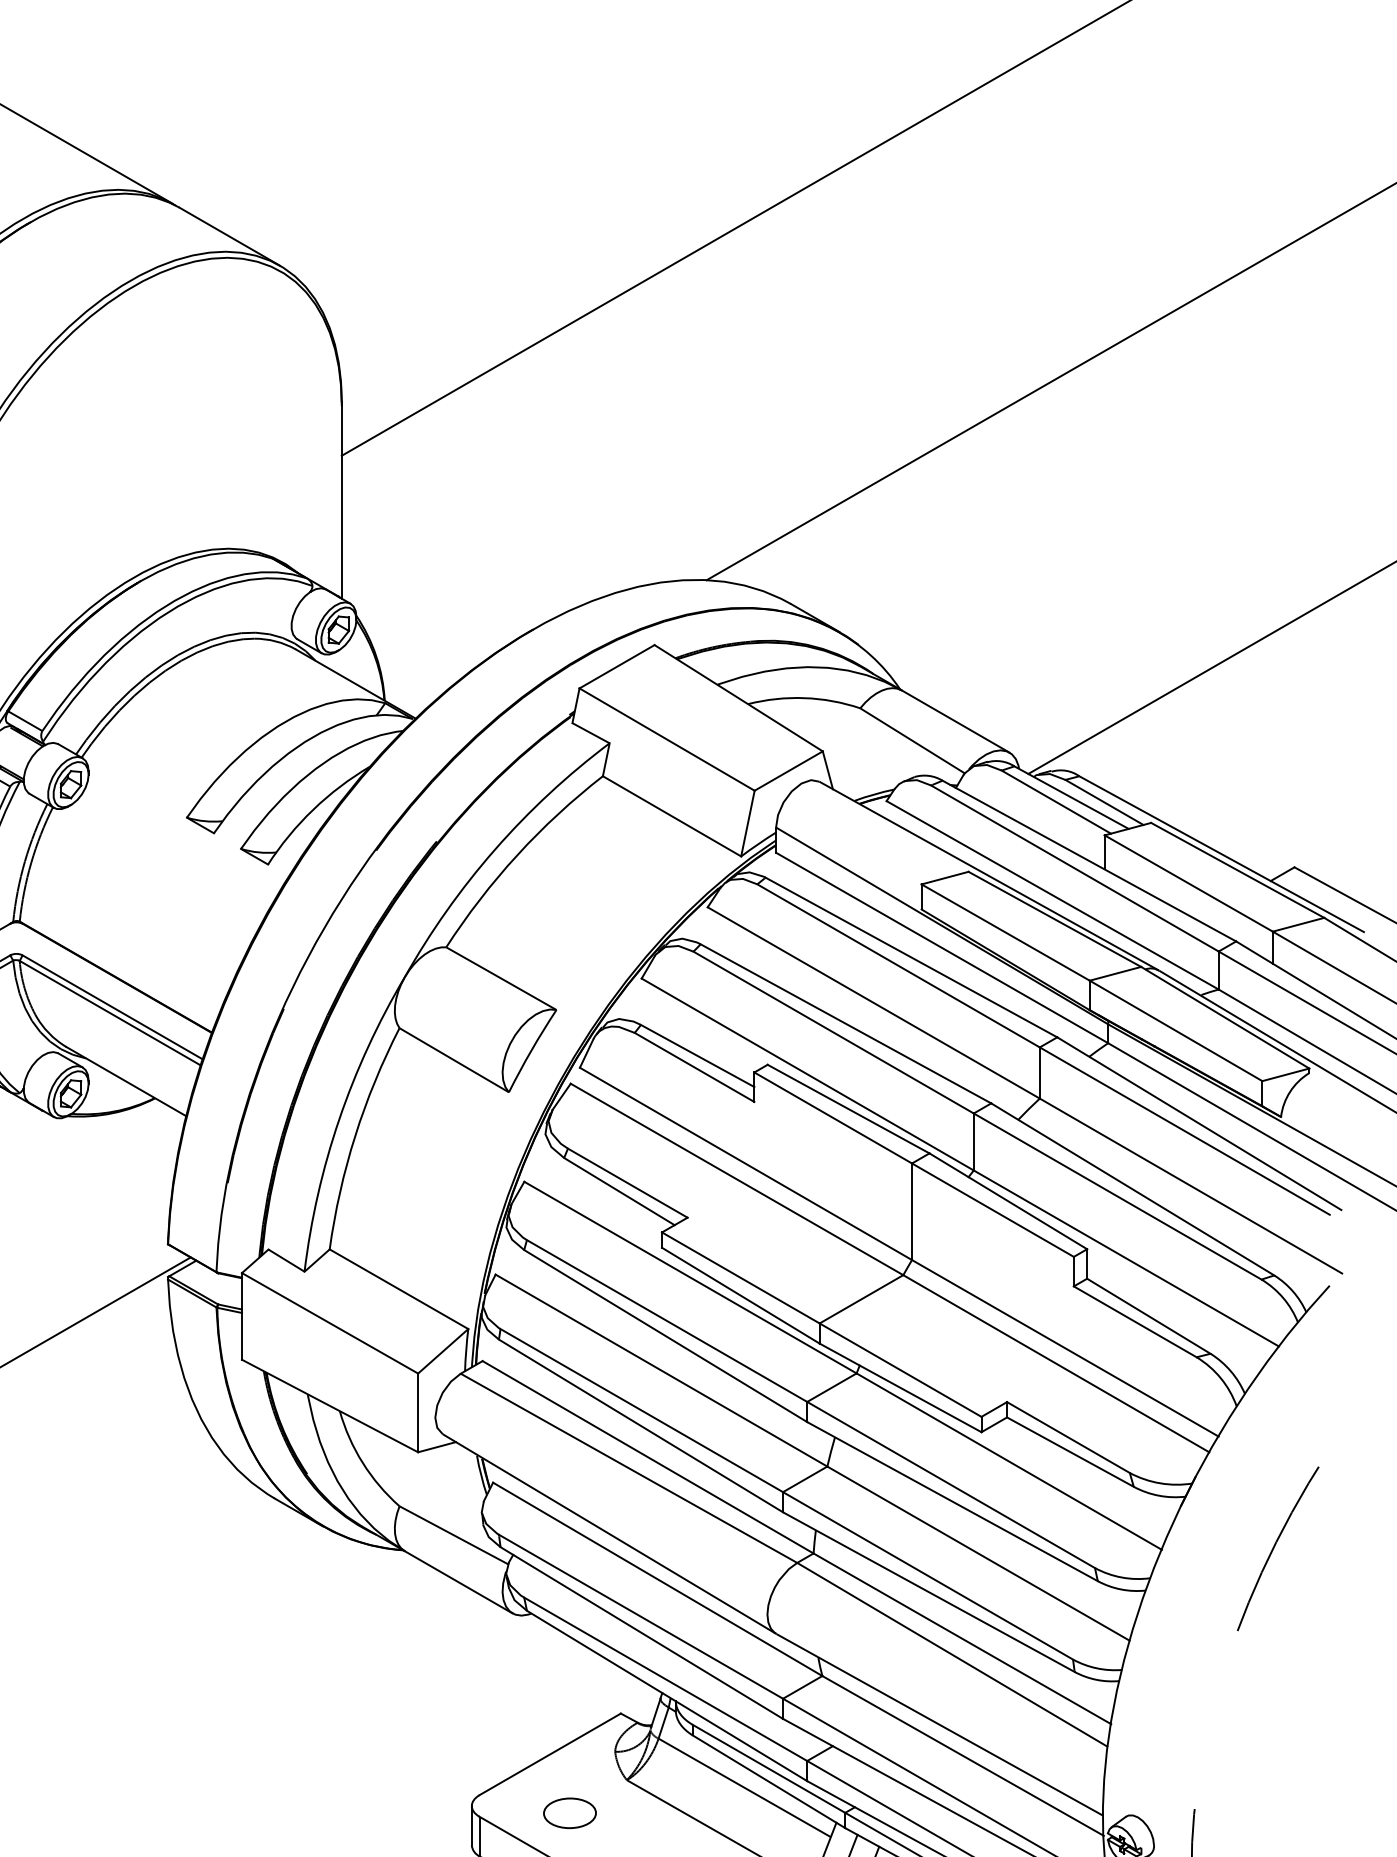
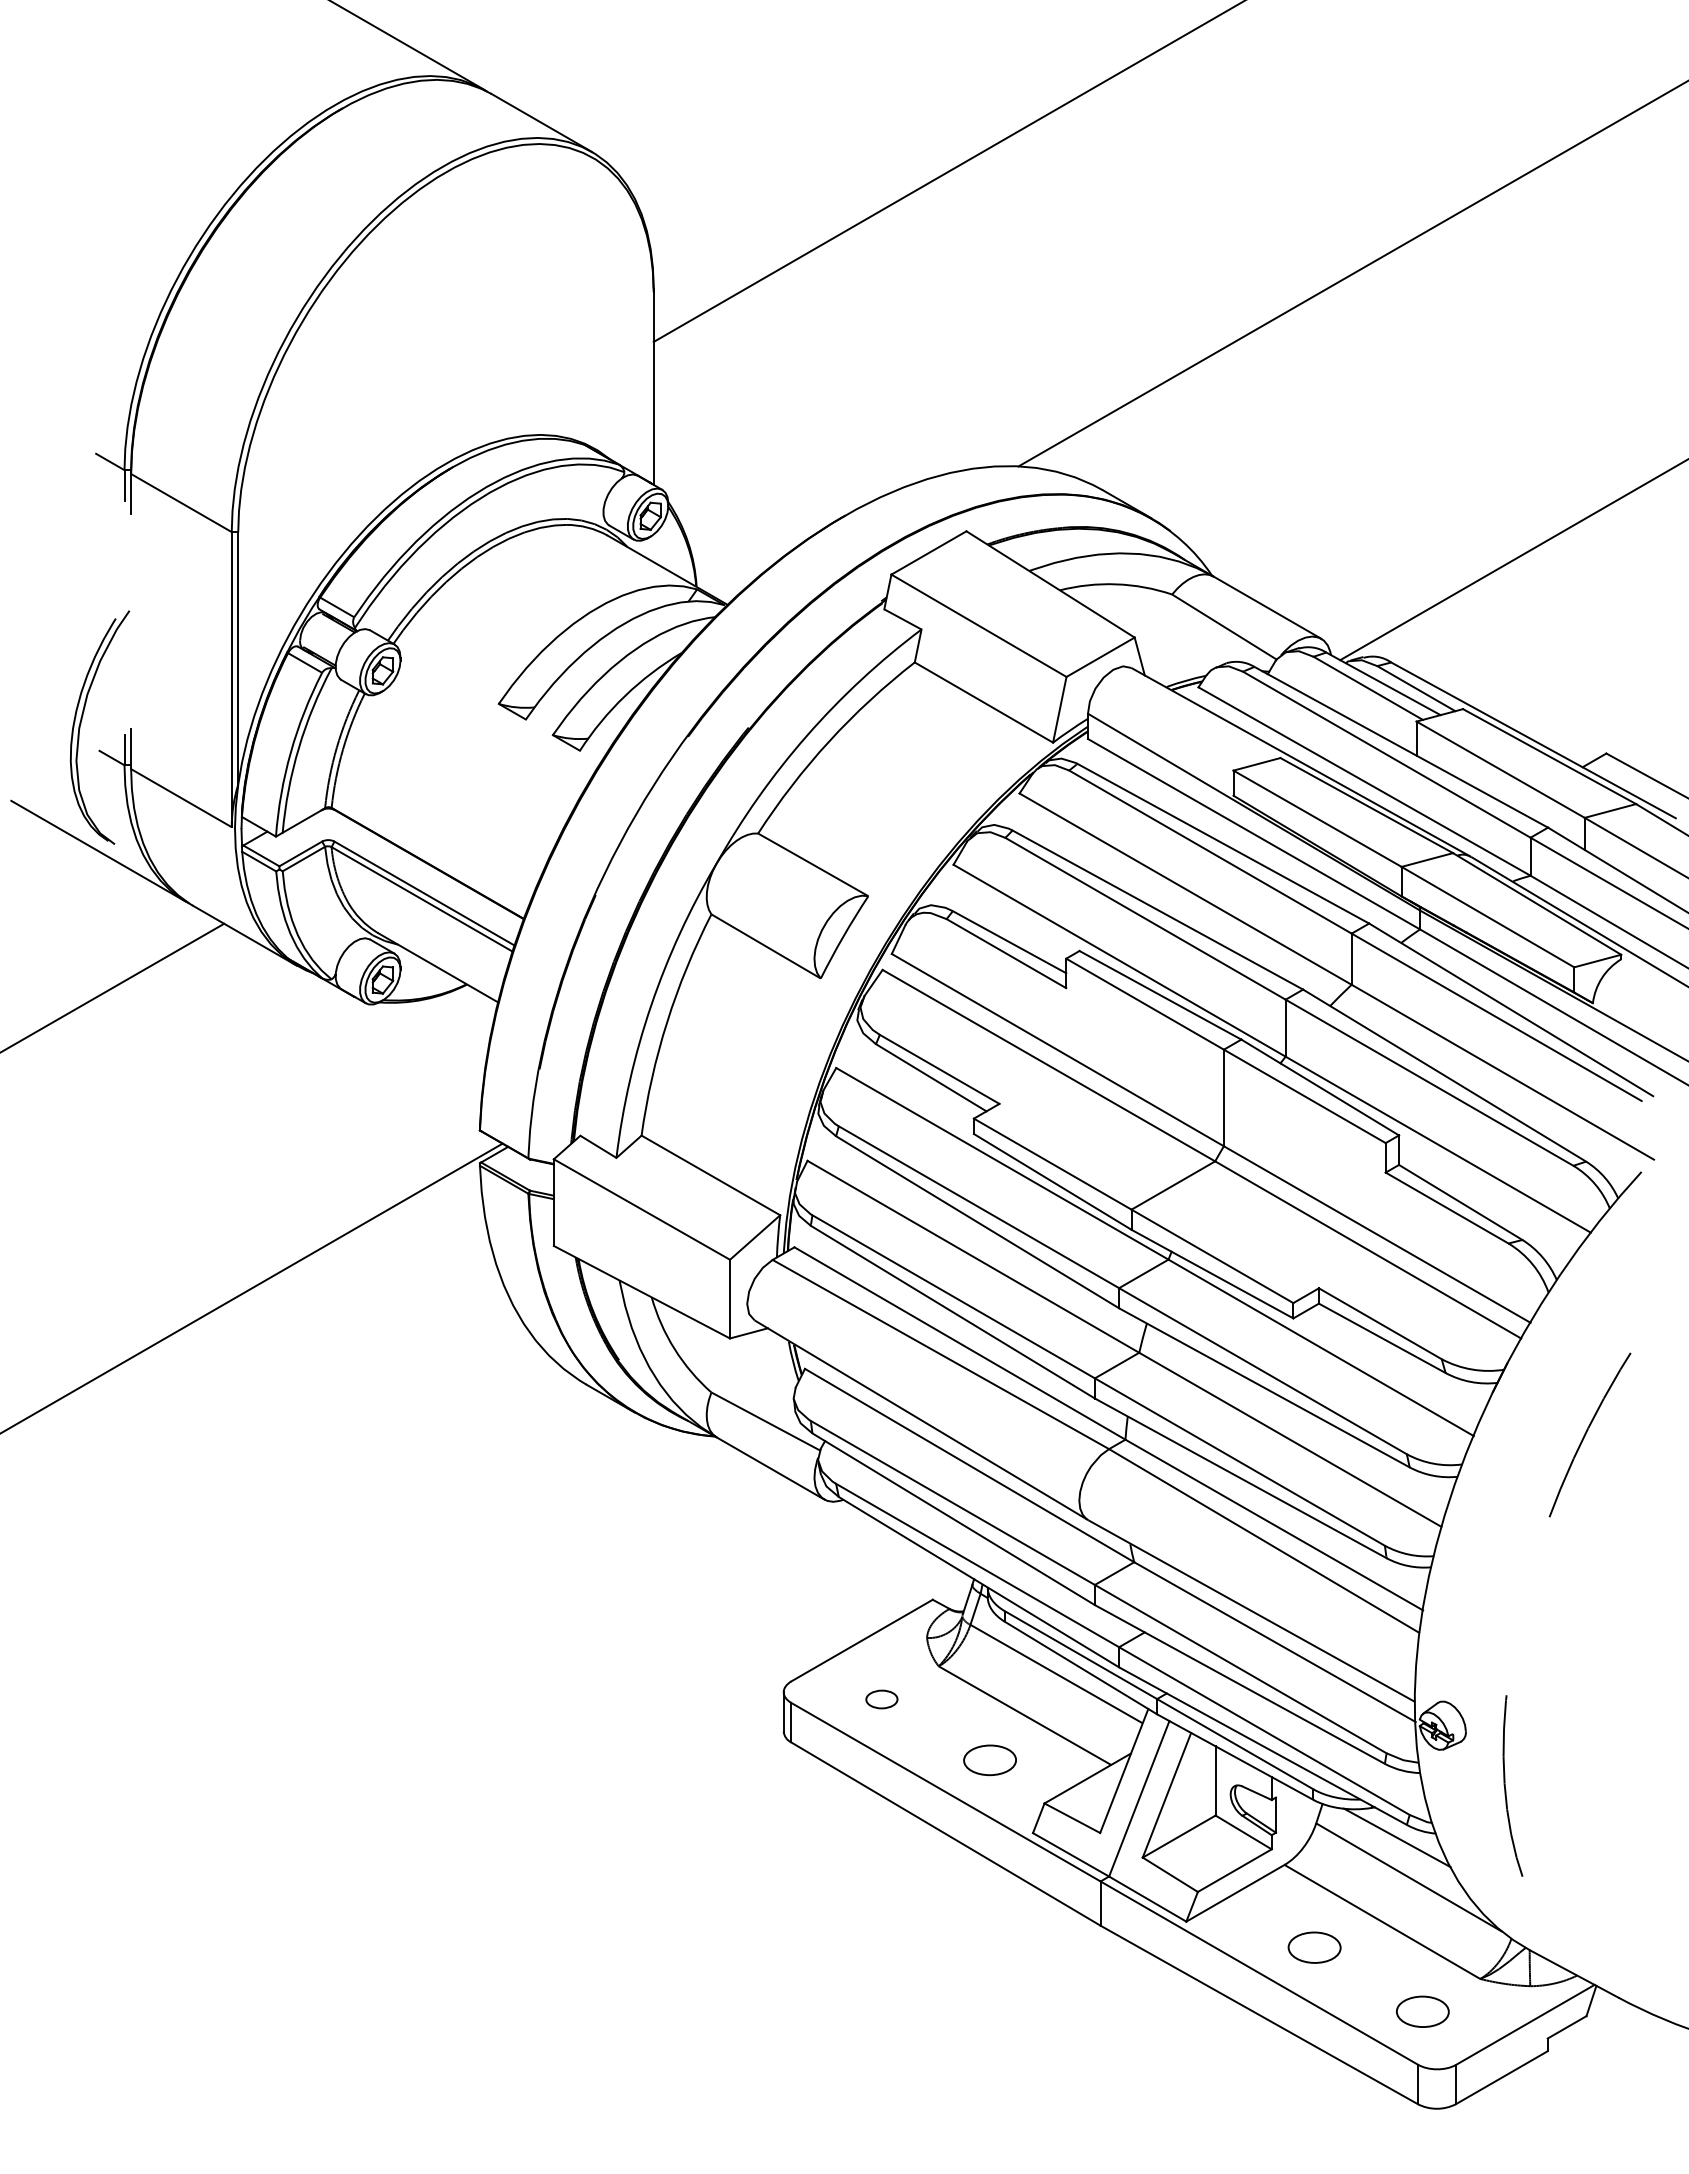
part: (569, 1813) -> (881, 1699), size x0.6

